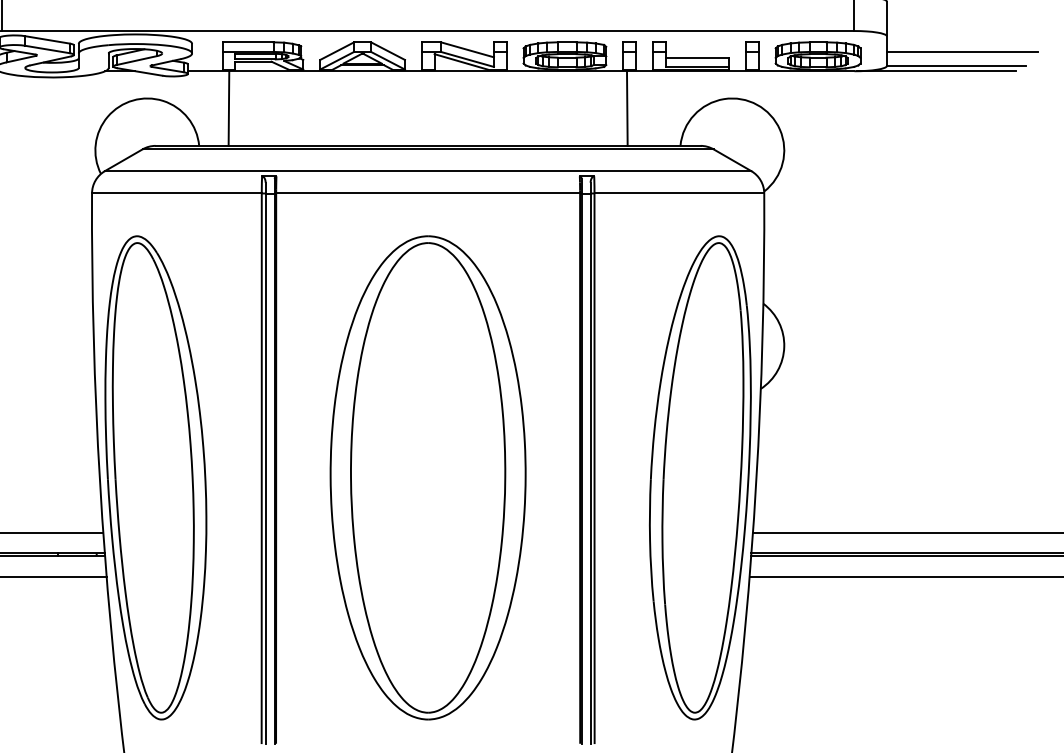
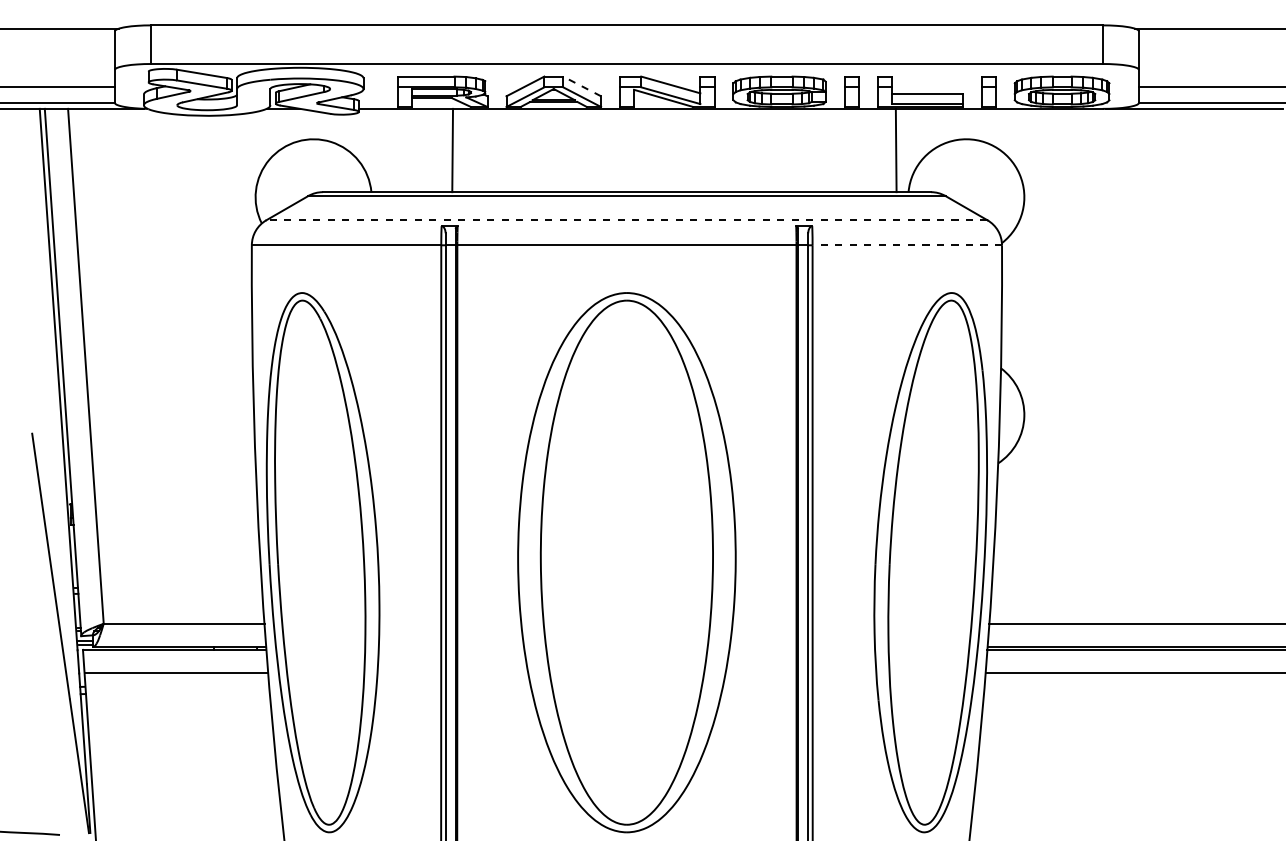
line: (387, 51) -> (581, 86), solid -> dashed
line: (228, 108) -> (452, 150), moved
line: (626, 108) -> (895, 150), moved
line: (427, 171) -> (626, 220), solid -> dashed
line: (679, 193) -> (907, 245), solid -> dashed

